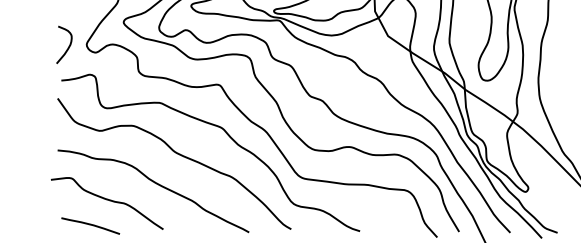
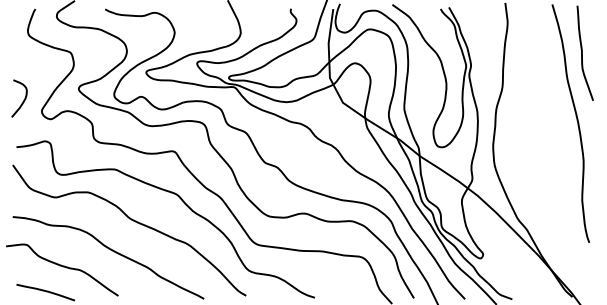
curve: (68, 45) -> (23, 99), moved

